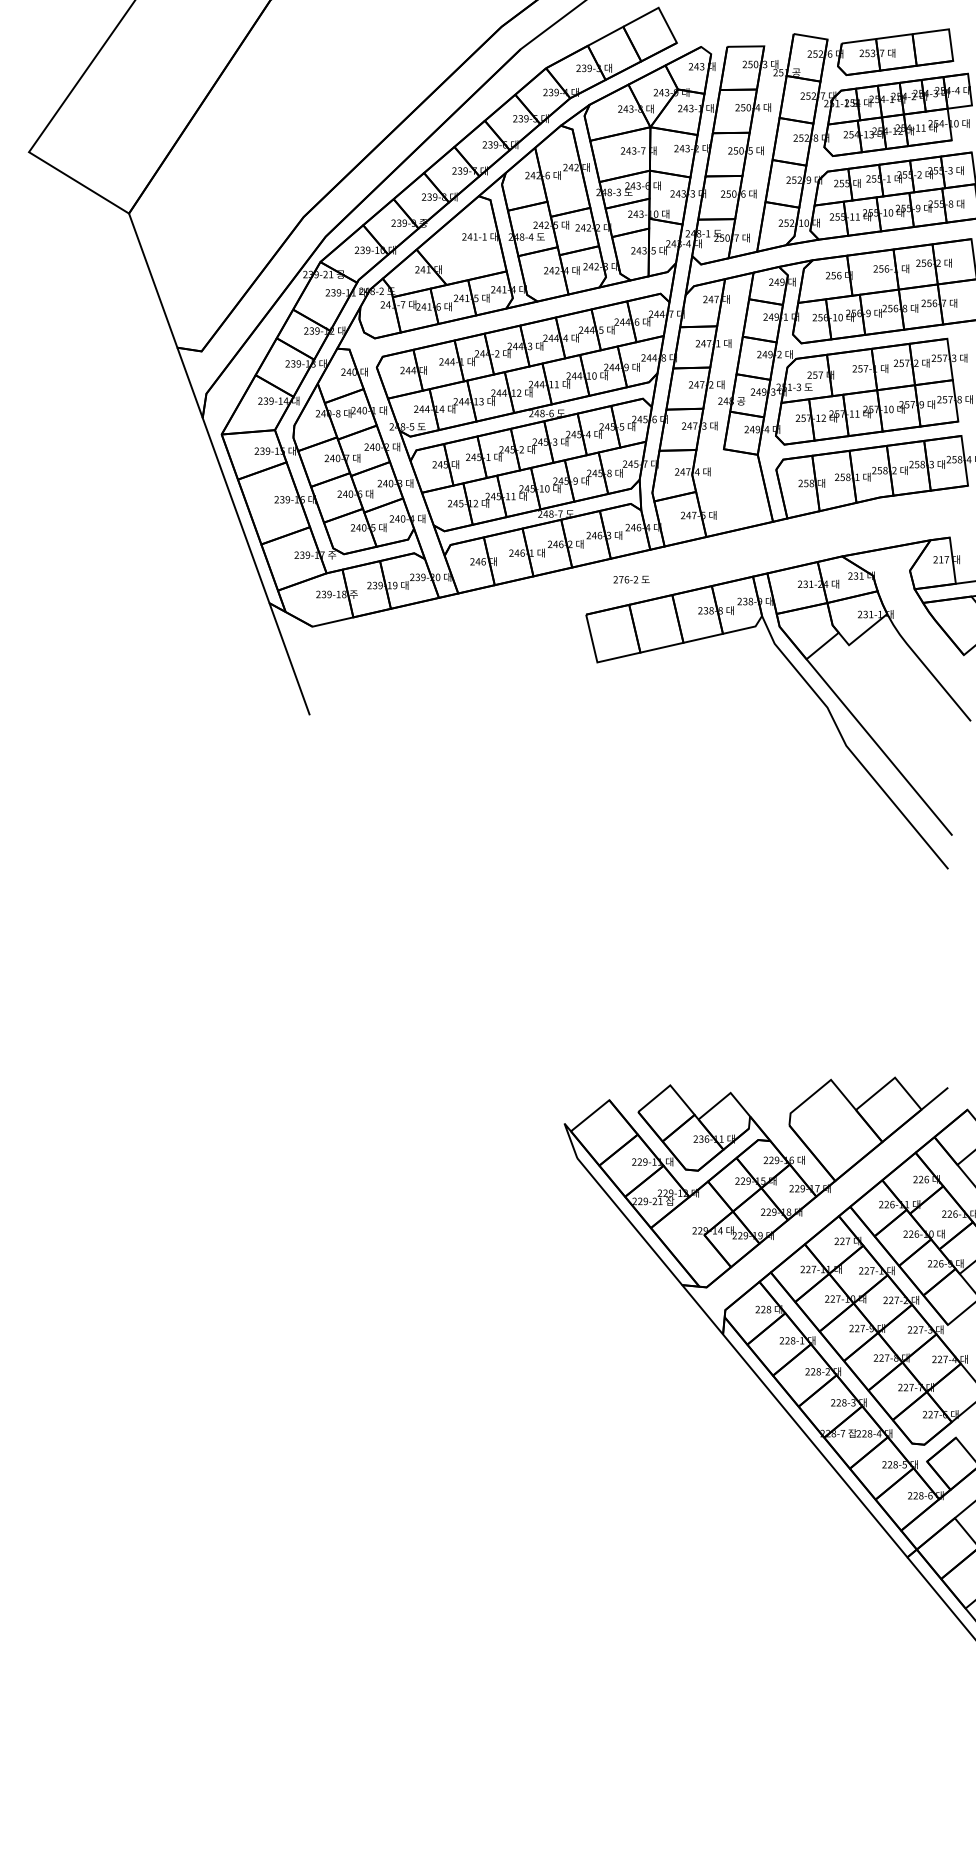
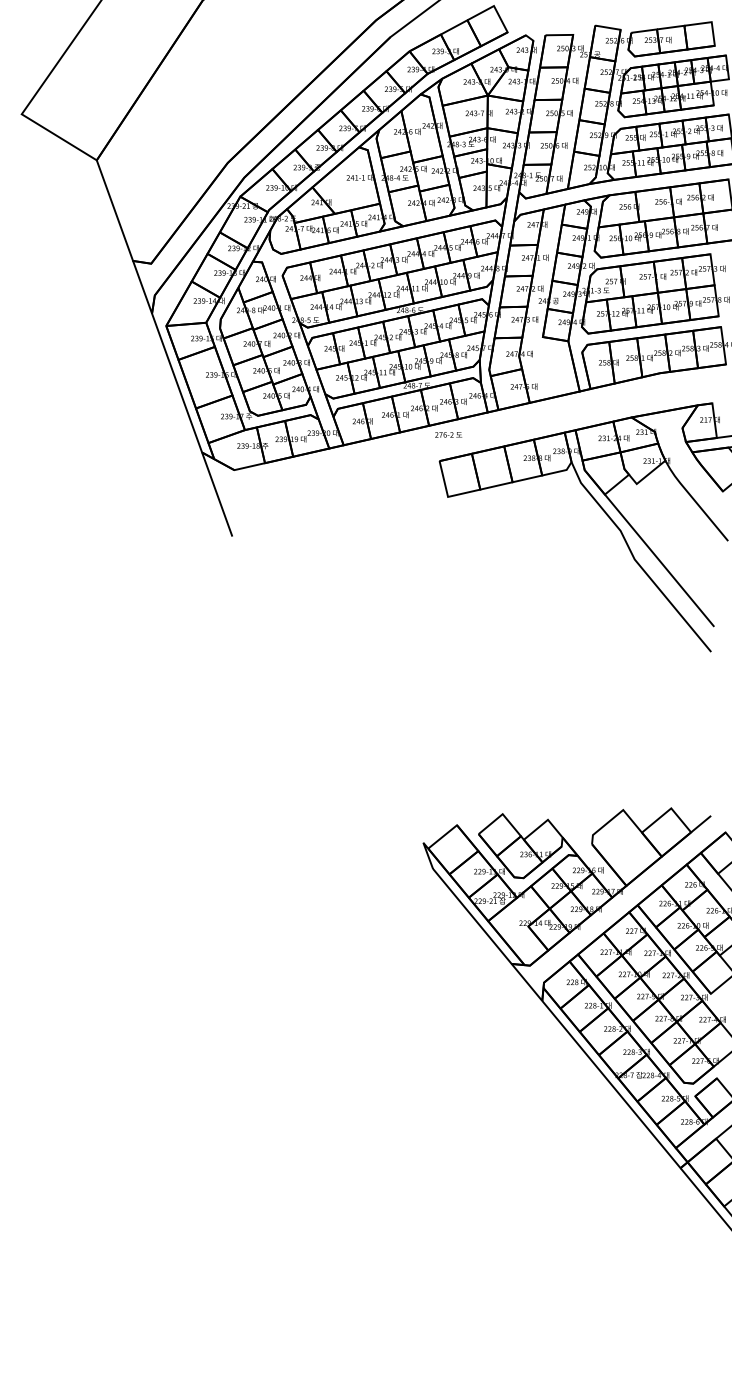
text: (631, 579) -> (448, 434), moved

